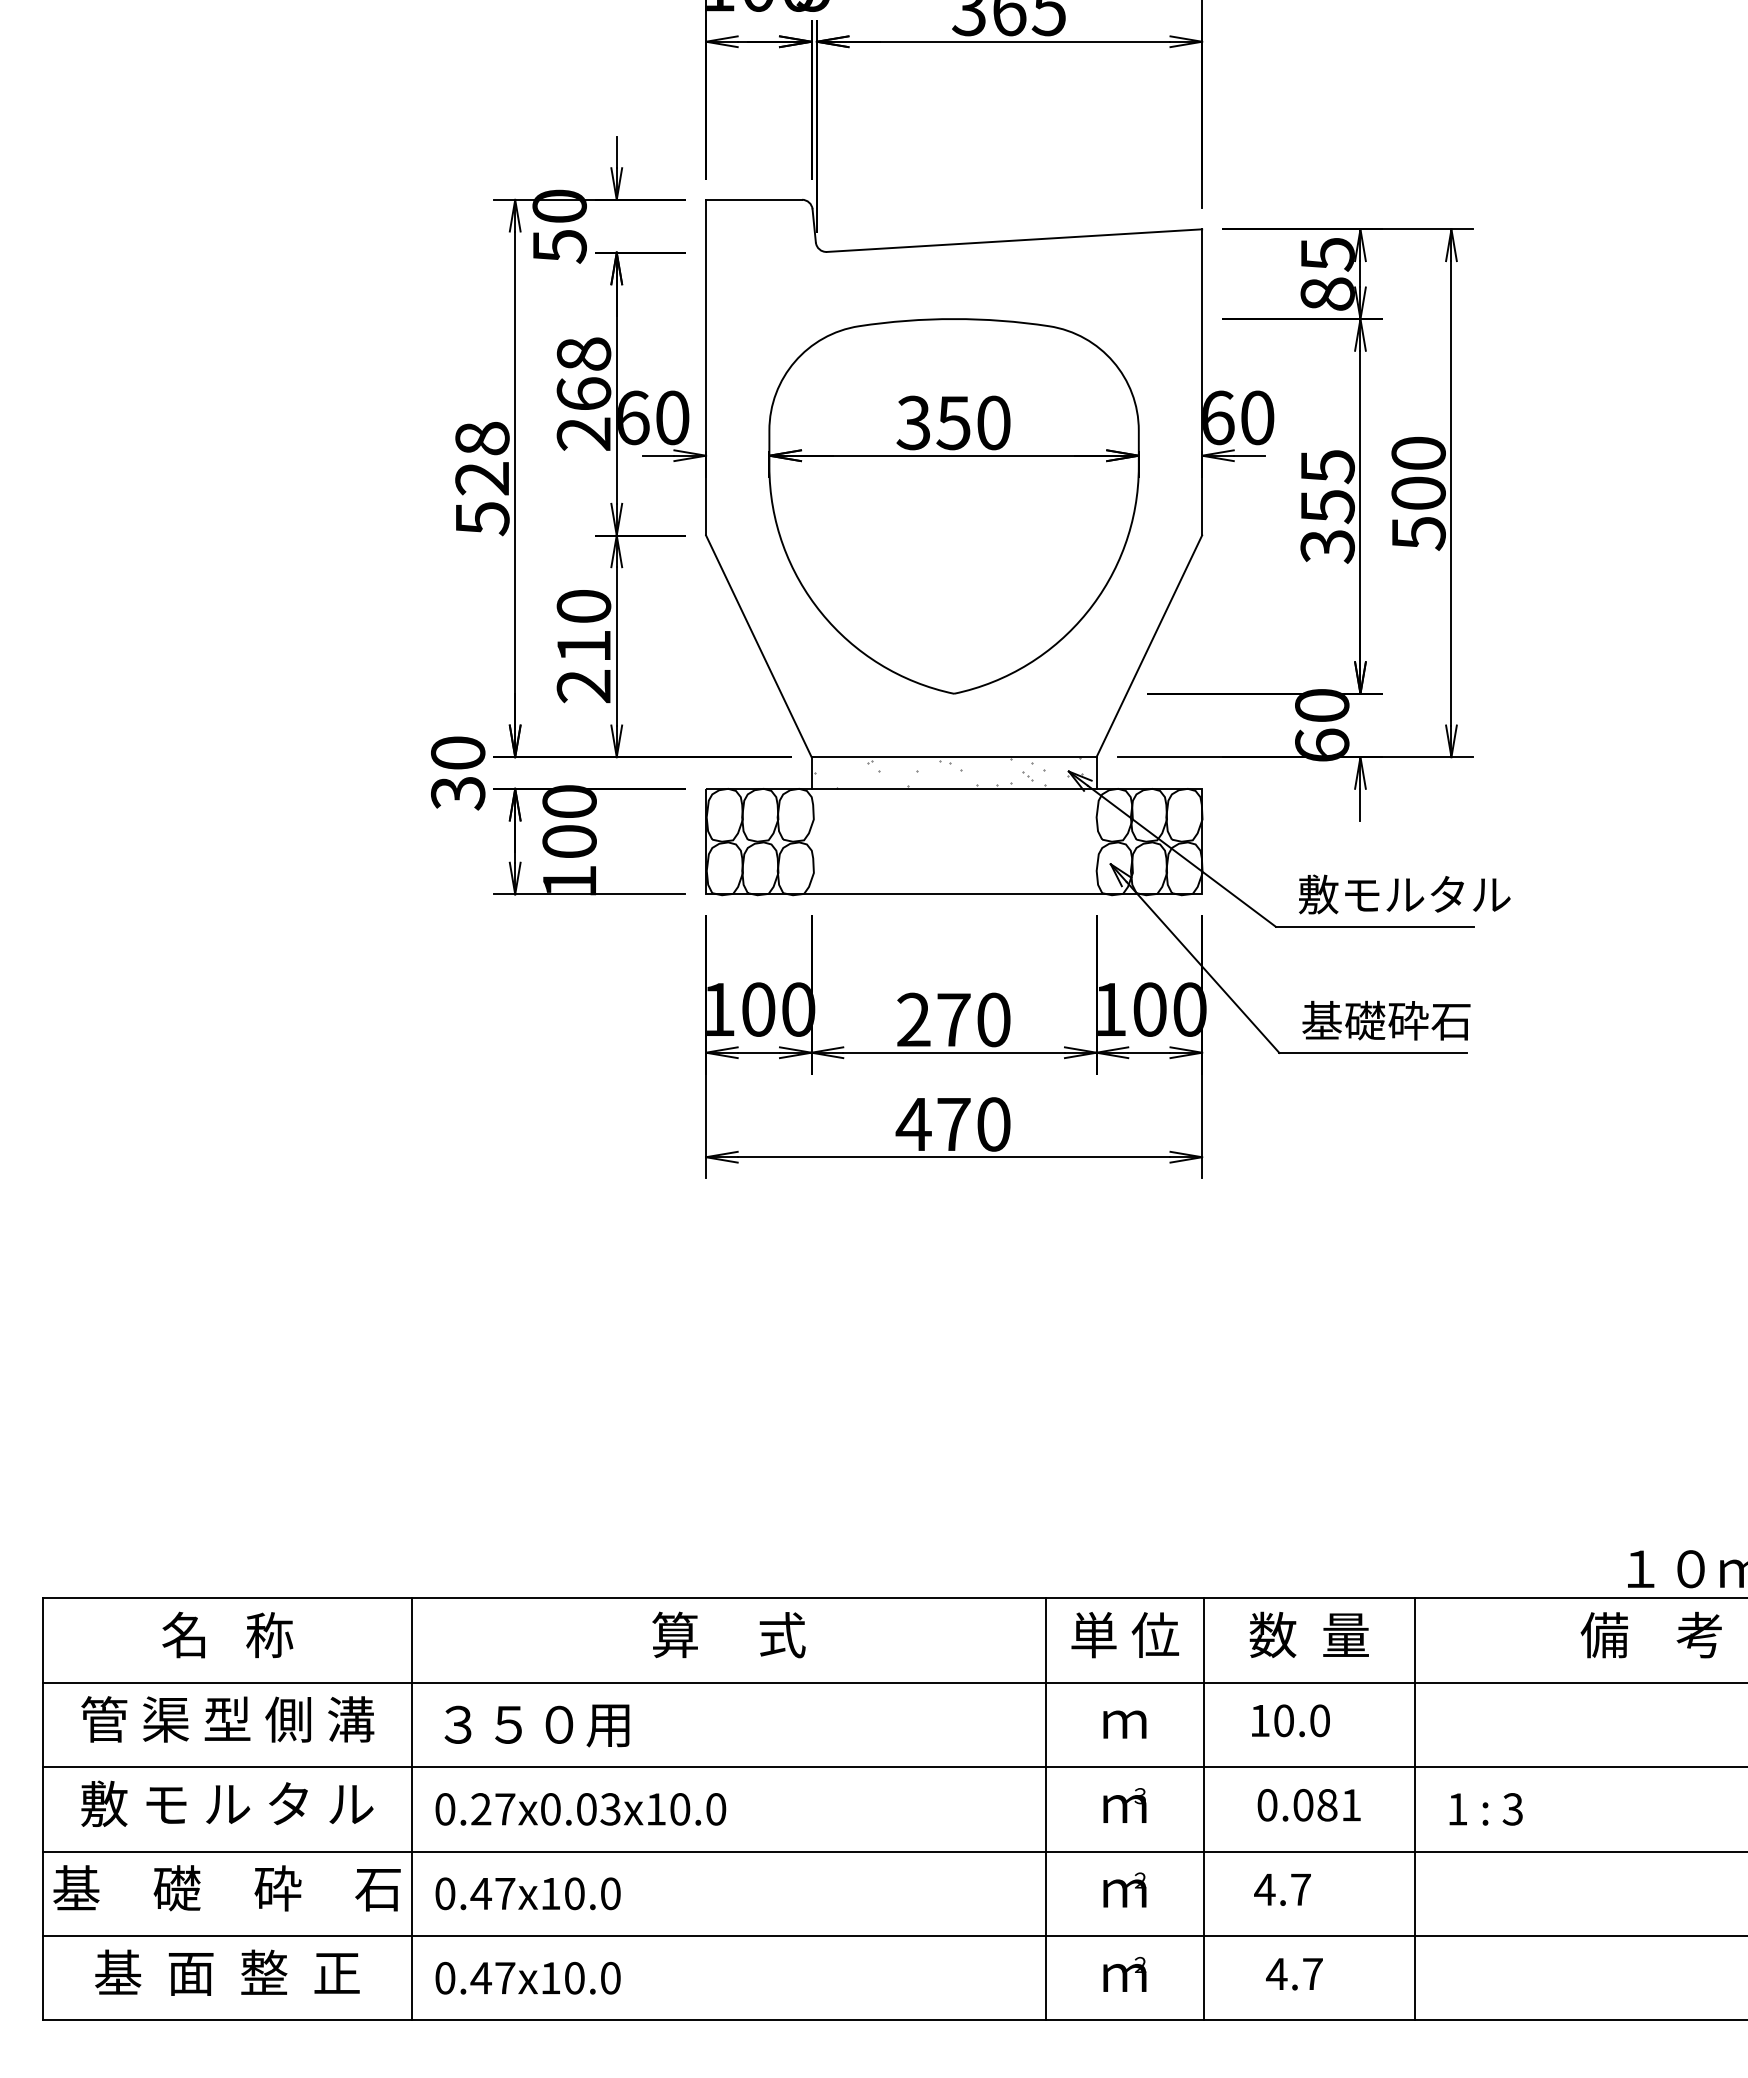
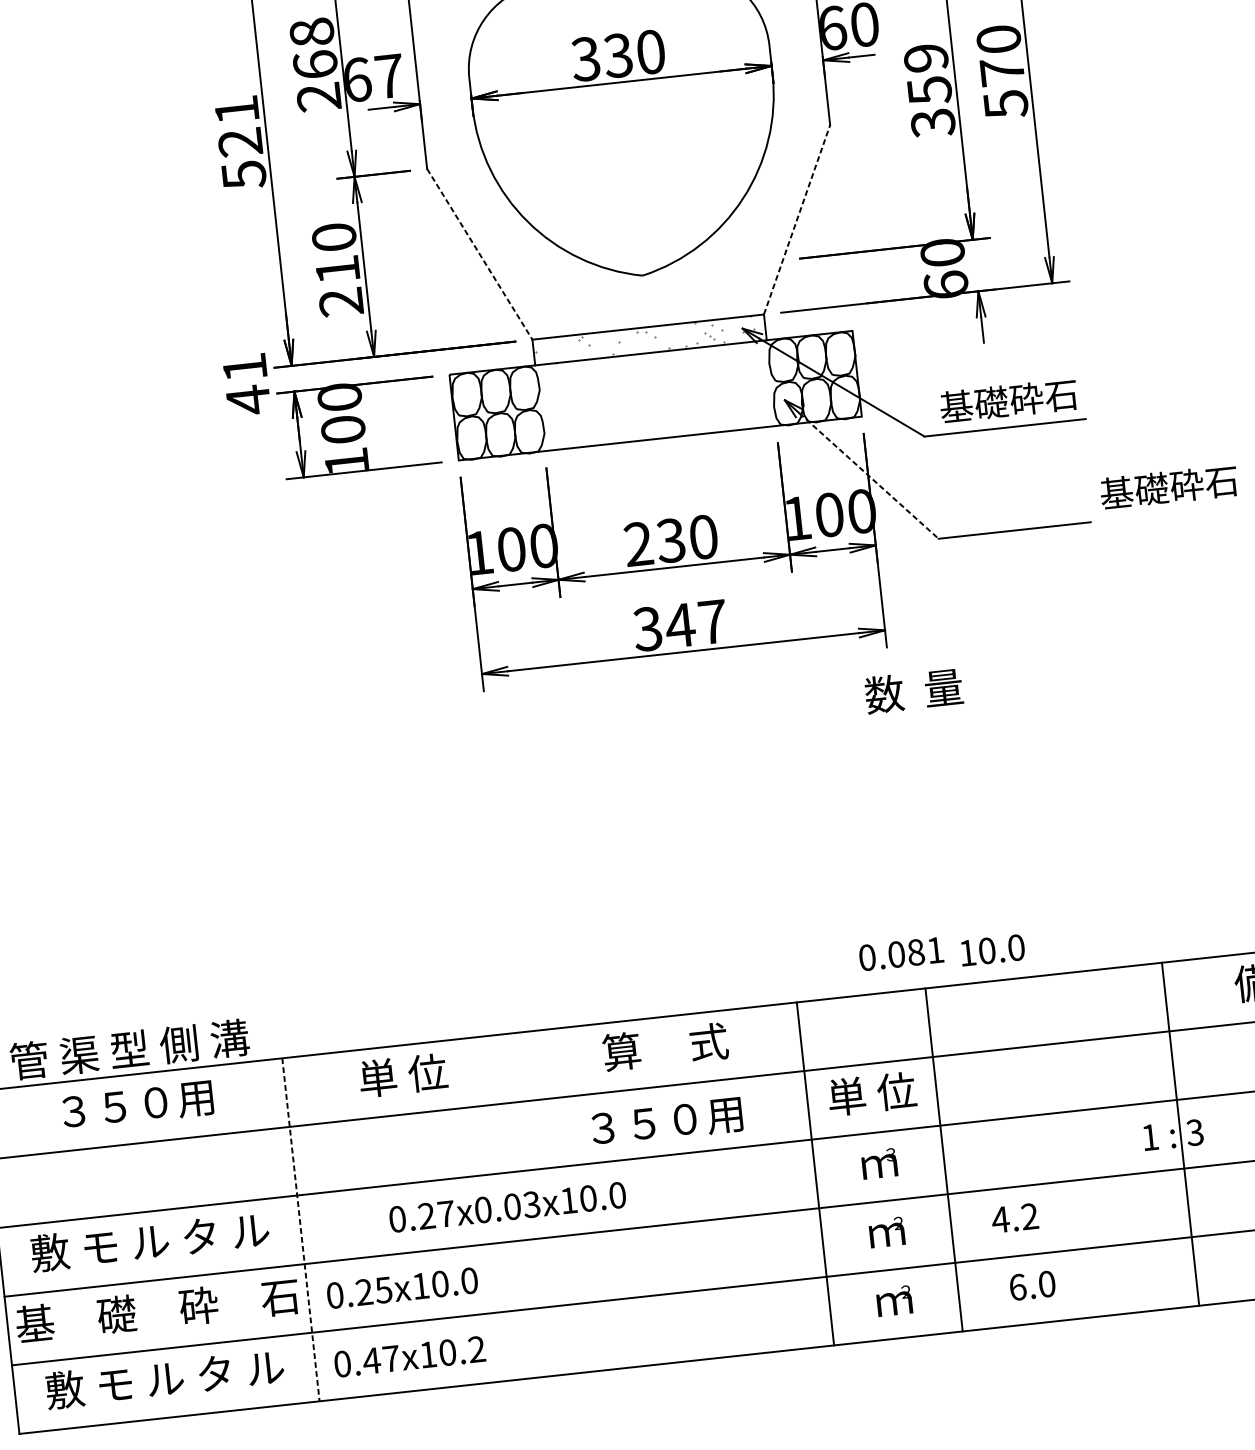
text: (672, 417) -> (389, 76), 60 -> 67
text: (953, 422) -> (618, 55), 350 -> 330
text: (482, 438) -> (236, 109), 528 -> 521
text: (1327, 467) -> (926, 58), 355 -> 359
text: (1418, 492) -> (1002, 71), 500 -> 570
line: (758, 646) -> (479, 254), solid -> dashed
line: (1149, 646) -> (797, 220), solid -> dashed
text: (458, 773) -> (247, 384), 30 -> 41
text: (1404, 894) -> (1026, 398), 敷モルタル -> 基礎砕石
line: (1203, 967) -> (869, 476), solid -> dashed
text: (953, 1019) -> (670, 540), 270 -> 230
text: (1386, 1020) -> (1168, 487), moved
text: (952, 1124) -> (679, 625), 470 -> 347
text: (230, 1634) -> (137, 1103), 名   称 -> ３５０用
text: (728, 1634) -> (665, 1046), moved
text: (1308, 1634) -> (913, 690), moved
text: (1124, 1635) -> (402, 1075), moved
text: (227, 1719) -> (129, 1049), moved
text: (1125, 1719) -> (872, 1093), ｍ -> 単 位
text: (1290, 1720) -> (992, 950), moved
text: (536, 1725) -> (666, 1121), moved
text: (1308, 1805) -> (900, 954), moved
line: (412, 1809) -> (301, 1229), solid -> dashed
text: (580, 1809) -> (507, 1207), moved
line: (1415, 1809) -> (1180, 1134), moved
text: (1300, 1889) -> (1029, 1216), 4.7 -> 4.2
text: (492, 1893) -> (373, 1291), 0.47x10.0 -> 0.25x10.0
text: (227, 1972) -> (165, 1378), 基  面  整  正 -> 敷 モ ル タ ル
text: (1294, 1973) -> (1032, 1285), 4.7 -> 6.0
text: (610, 1978) -> (476, 1349), 0.47x10.0 -> 0.47x10.2

